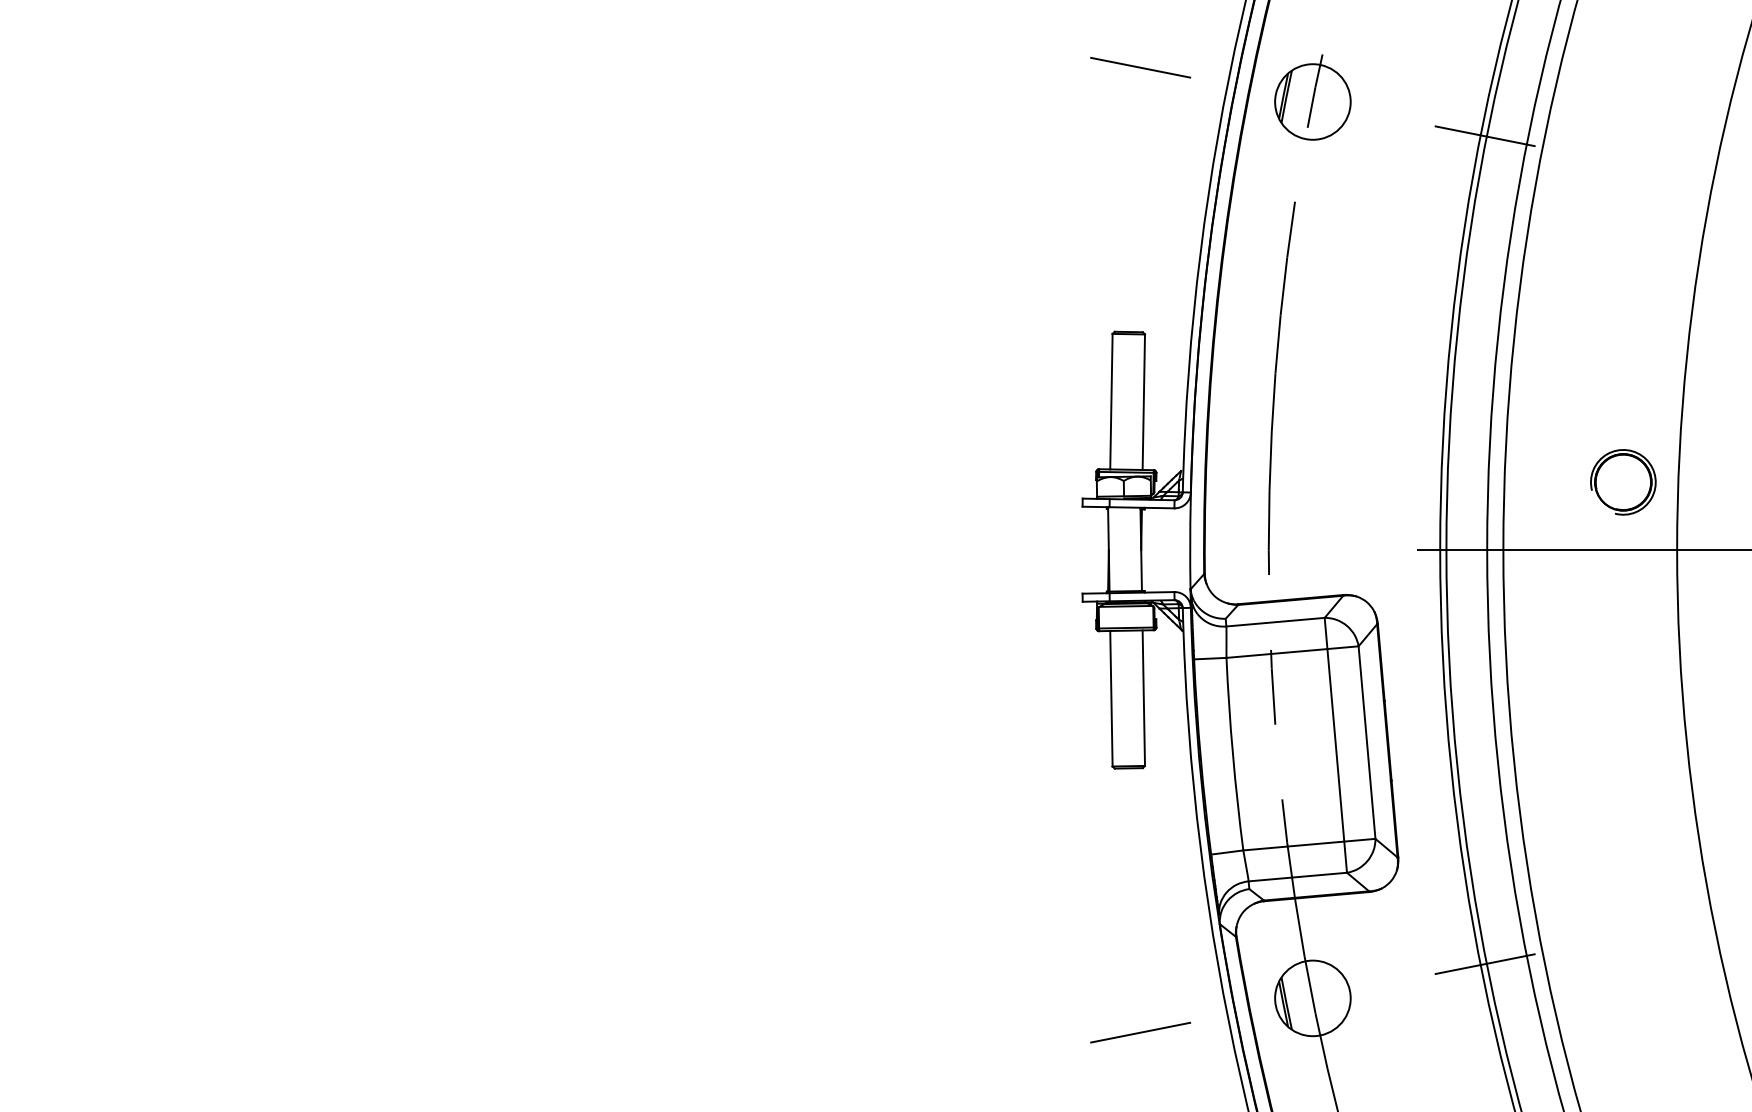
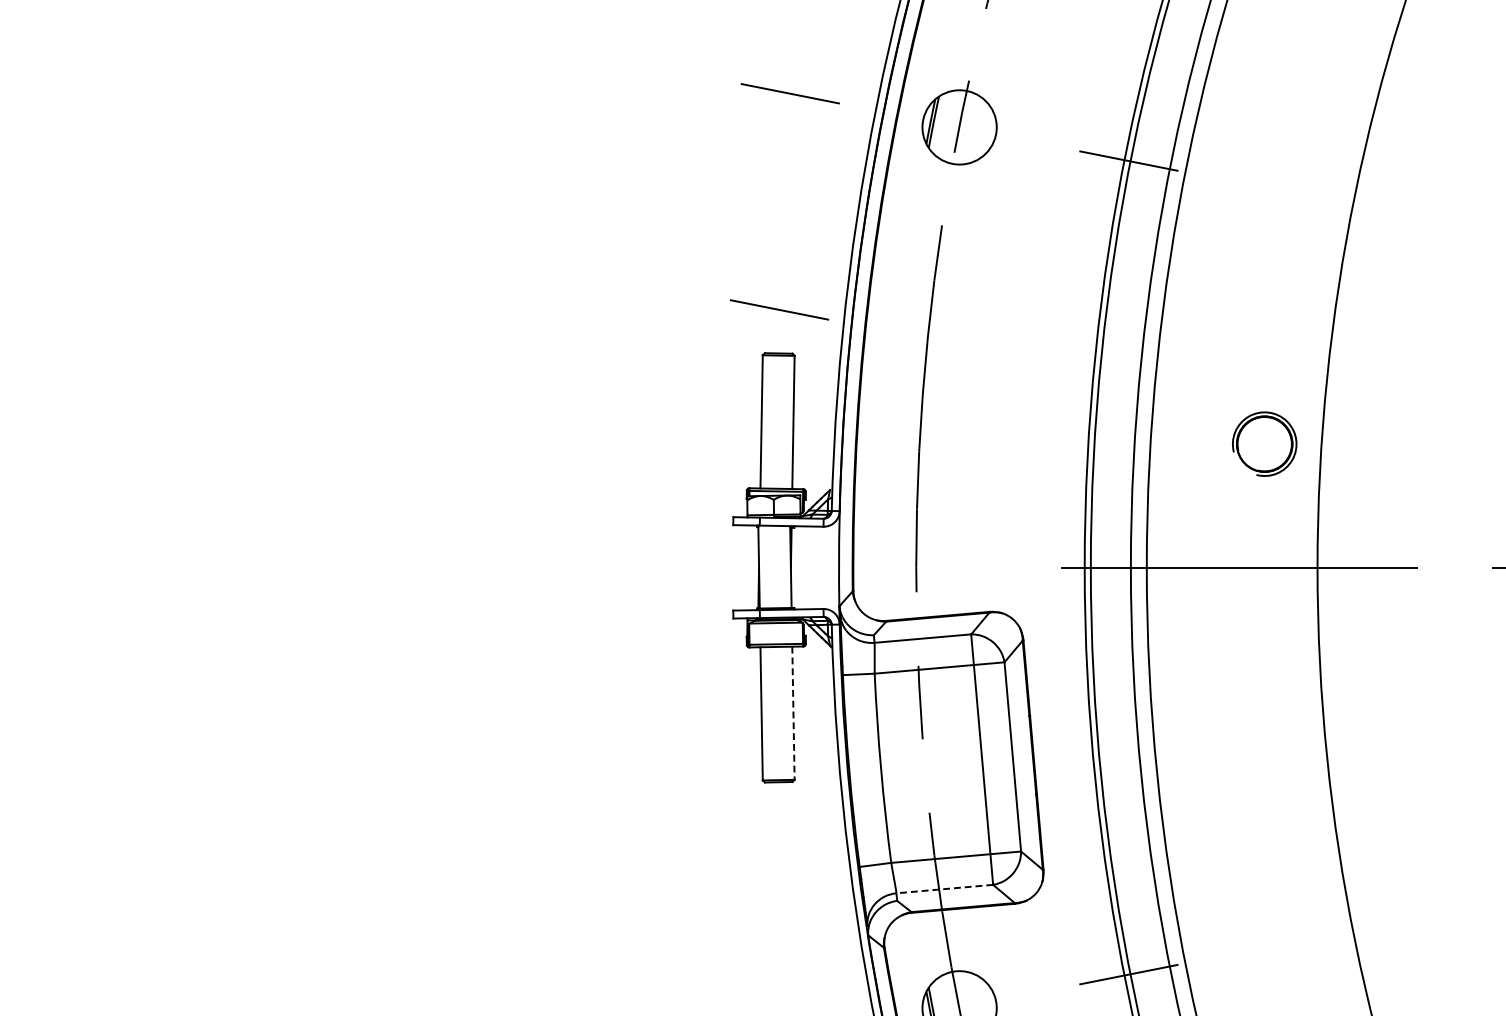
line: (1129, 287) -> (779, 309), added
part: (1623, 482) -> (1264, 444), moved
line: (1143, 698) -> (793, 713), solid -> dashed
line: (1297, 877) -> (944, 889), solid -> dashed

